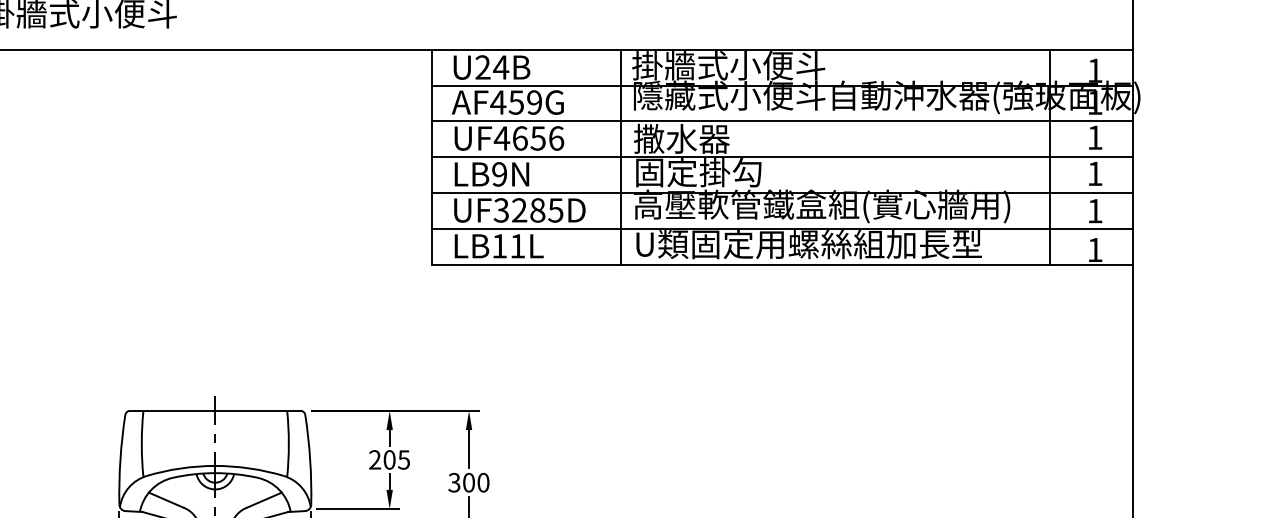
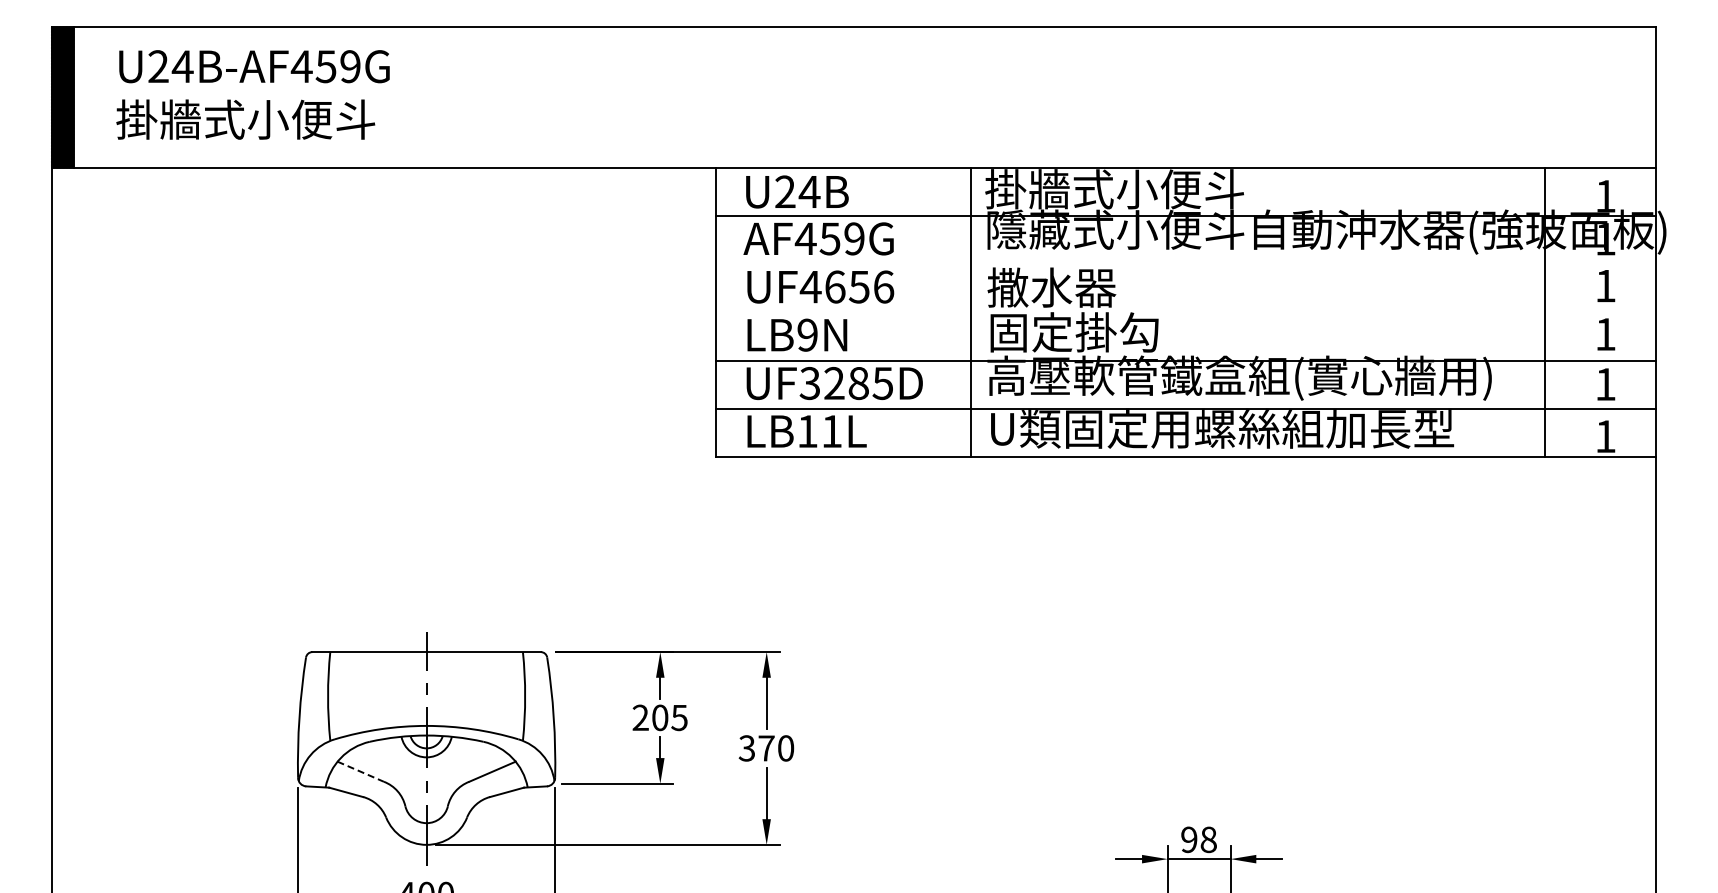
line: (782, 121) -> (1186, 264), removed
line: (782, 157) -> (1186, 312), removed
text: (468, 482) -> (766, 748), 300 -> 370
line: (166, 499) -> (361, 771), solid -> dashed

